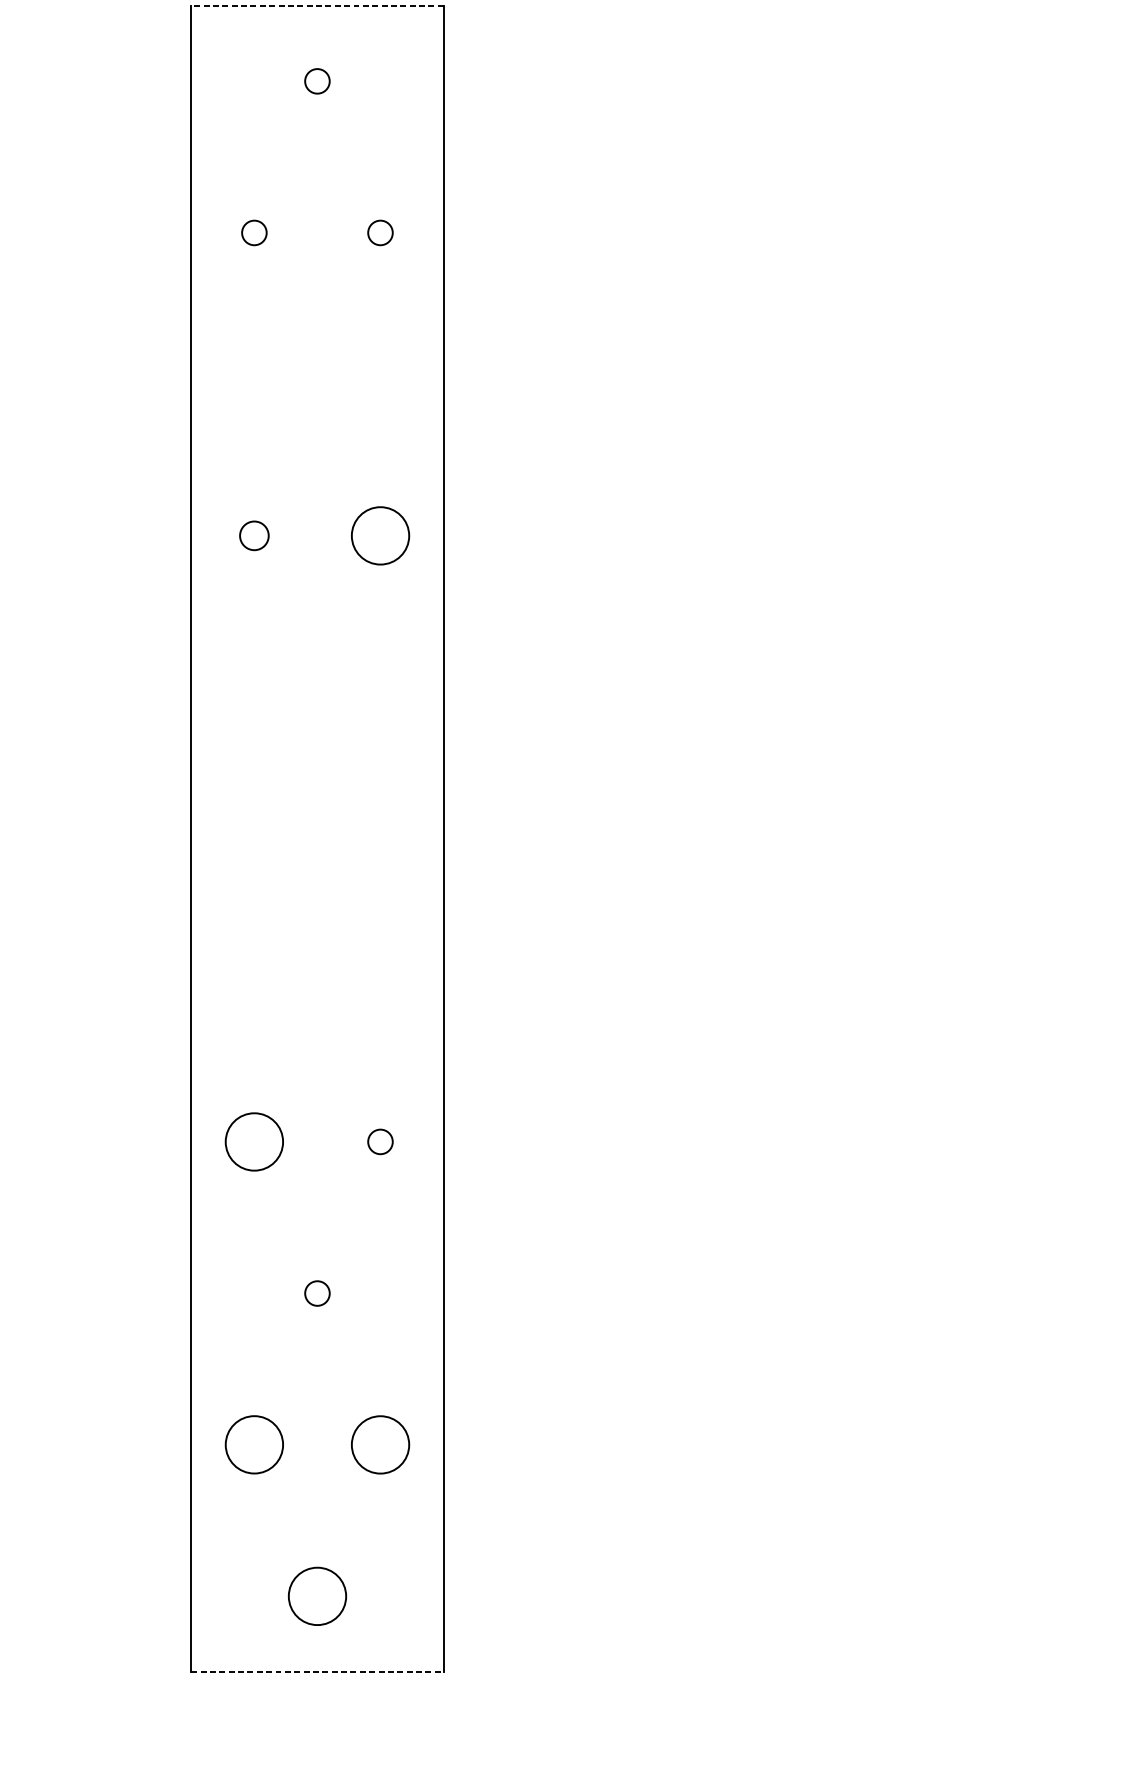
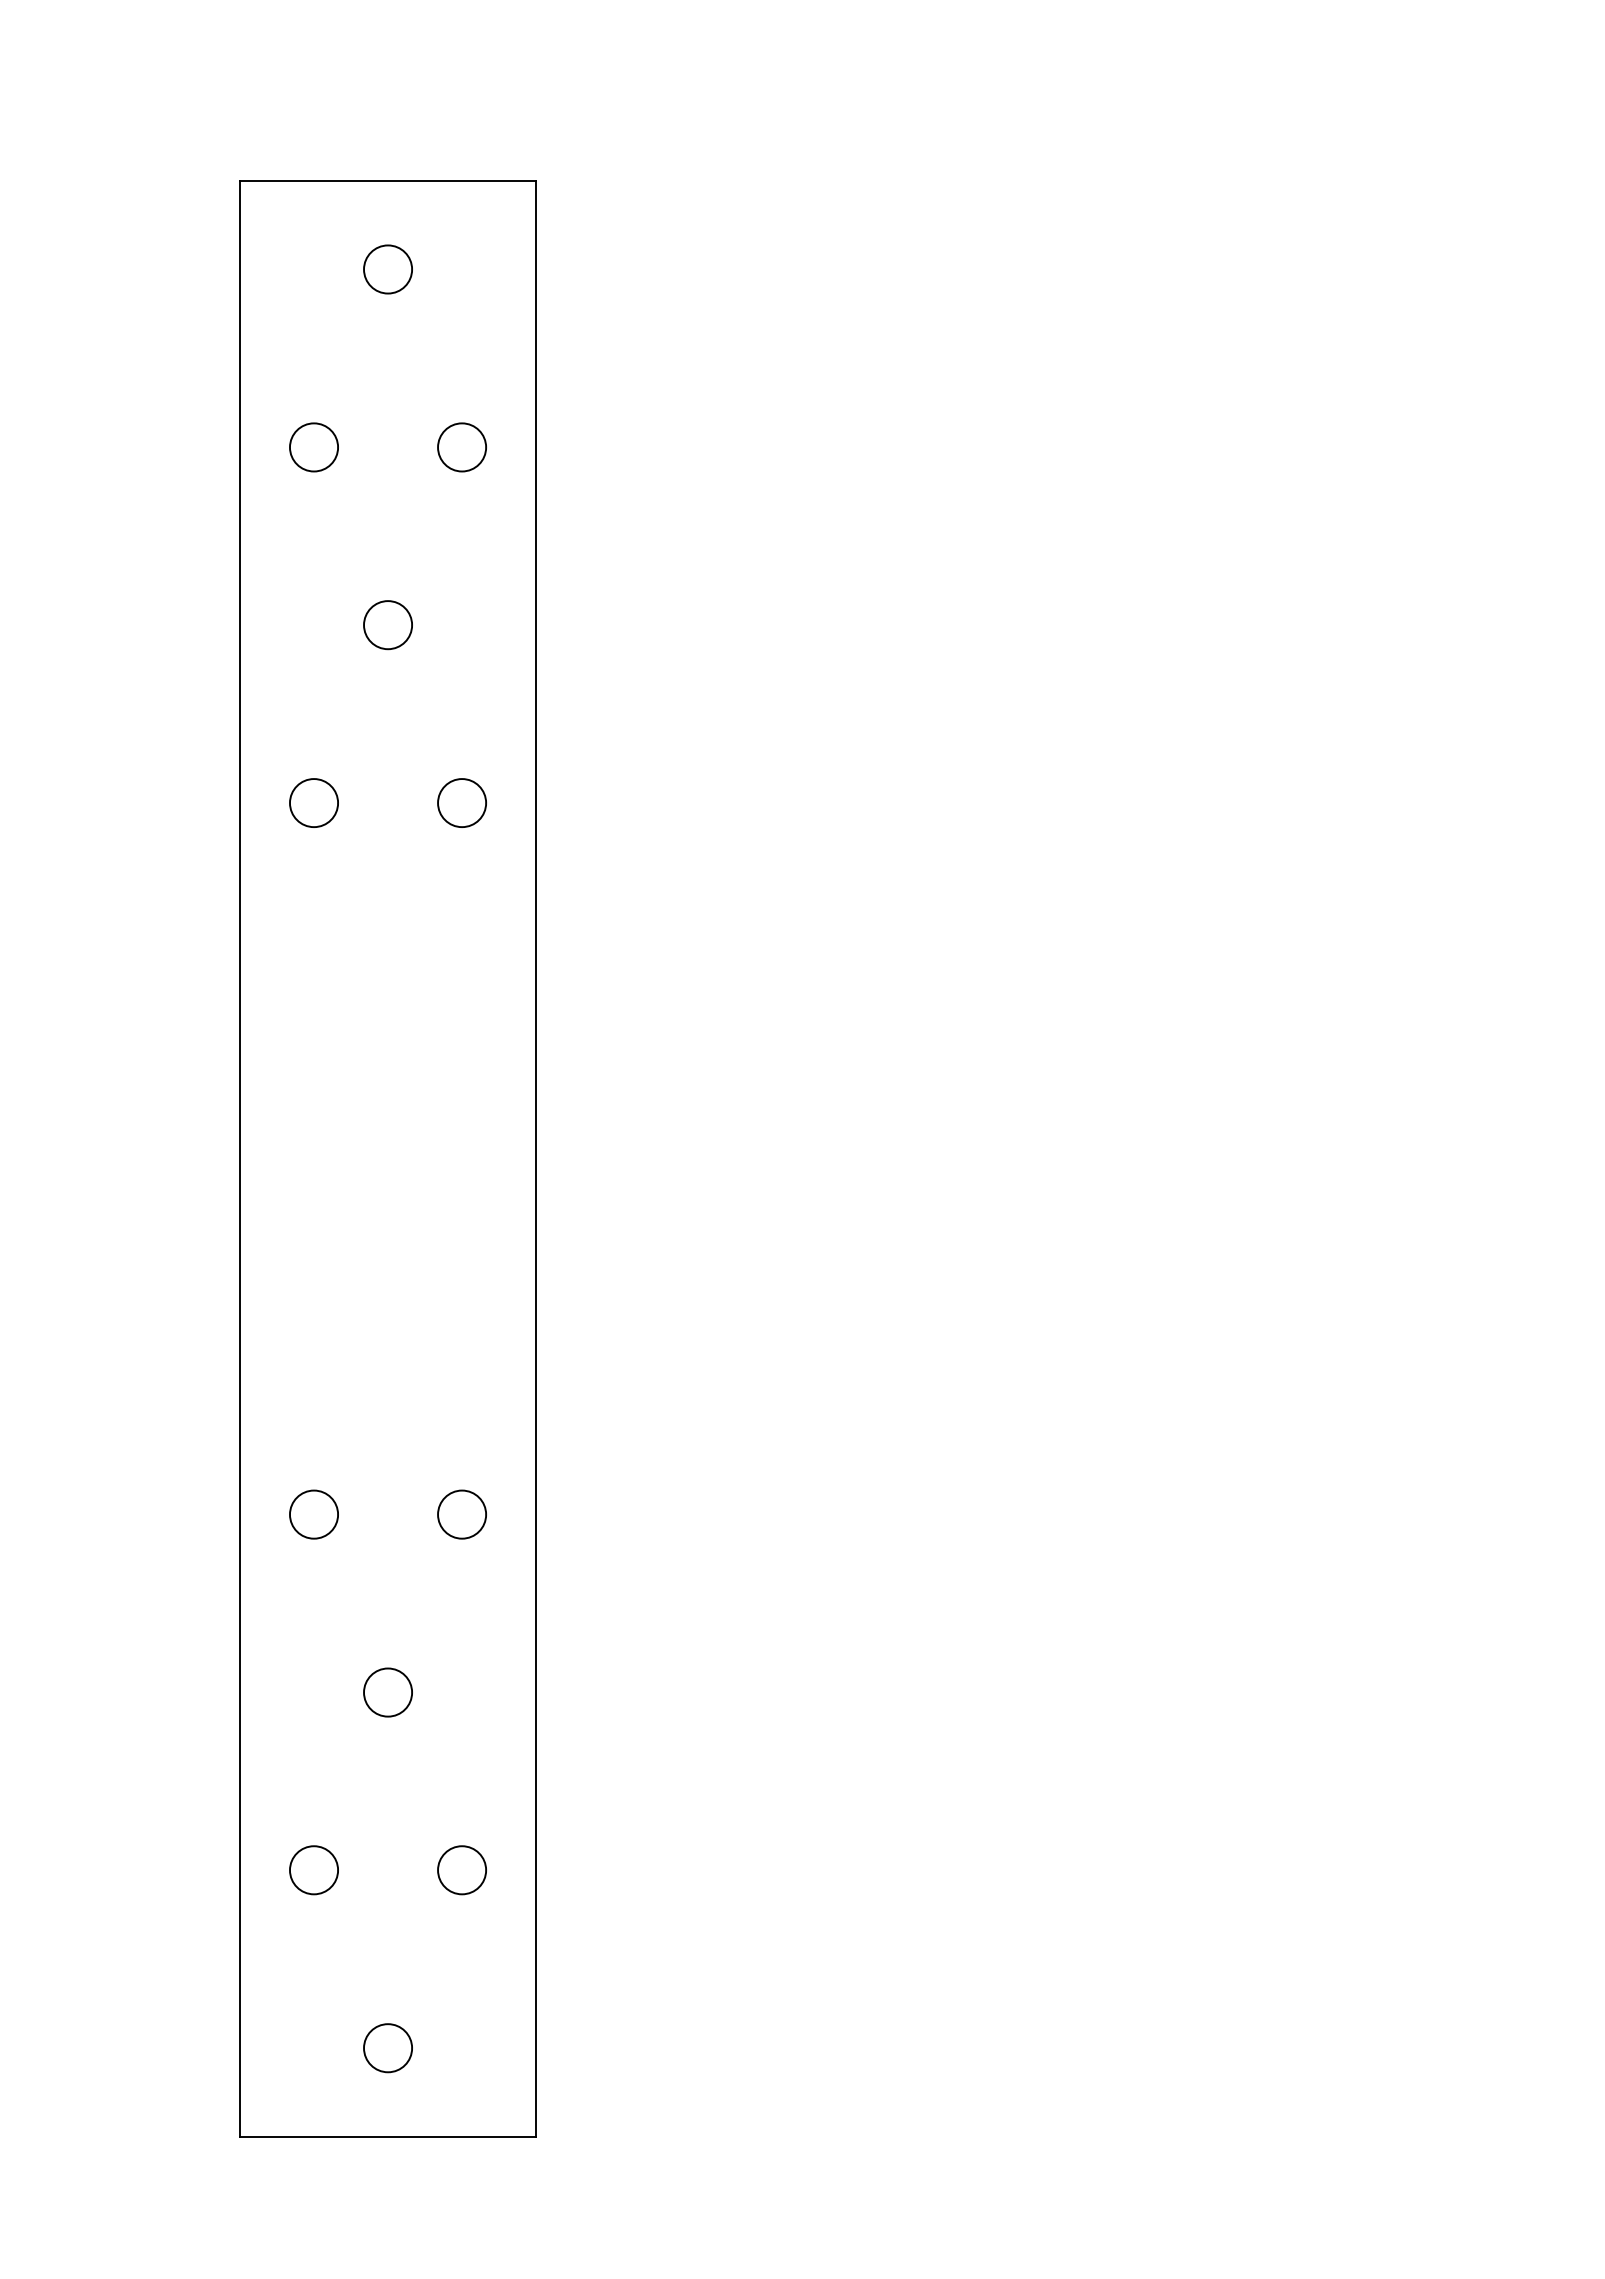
line: (316, 5) -> (387, 180), dashed -> solid
circle: (316, 81) -> (387, 269), size x1.67
circle: (253, 232) -> (313, 447), size x1.67
circle: (380, 232) -> (461, 447), size x1.67
circle: (316, 384) -> (387, 625), added
circle: (253, 535) -> (313, 802), size x1.43
circle: (380, 536) -> (462, 803), size x0.71
circle: (254, 1141) -> (314, 1514), size x0.71
circle: (380, 1141) -> (461, 1514), size x1.67
circle: (317, 1293) -> (388, 1692), size x1.67
circle: (253, 1445) -> (313, 1870), size x0.71
circle: (380, 1445) -> (462, 1870), size x0.71
circle: (316, 1596) -> (387, 2048), size x0.71
line: (317, 1672) -> (388, 2137), dashed -> solid

